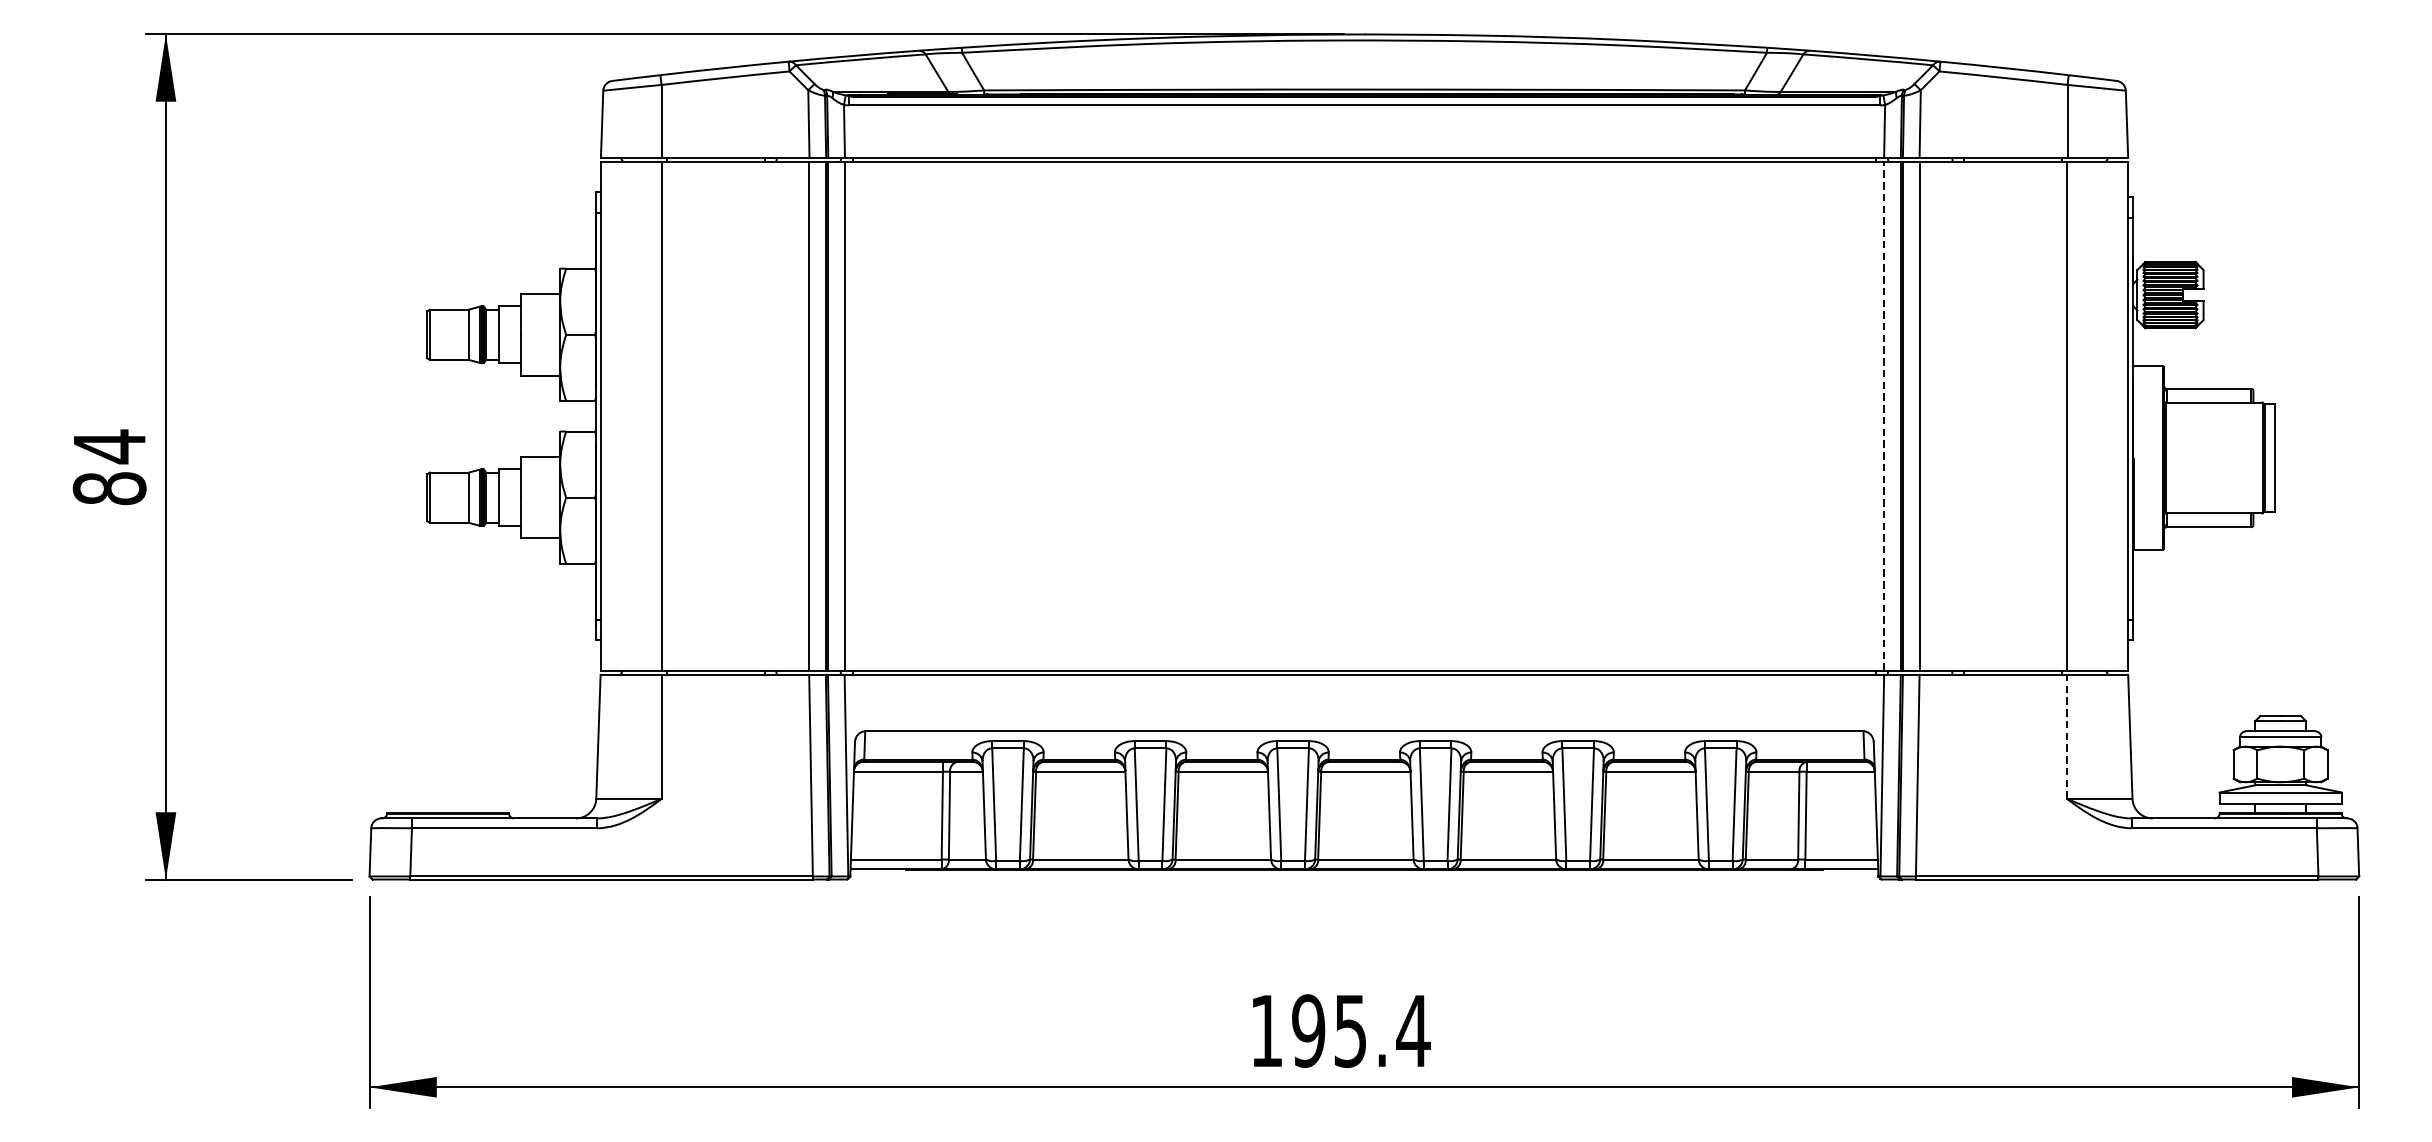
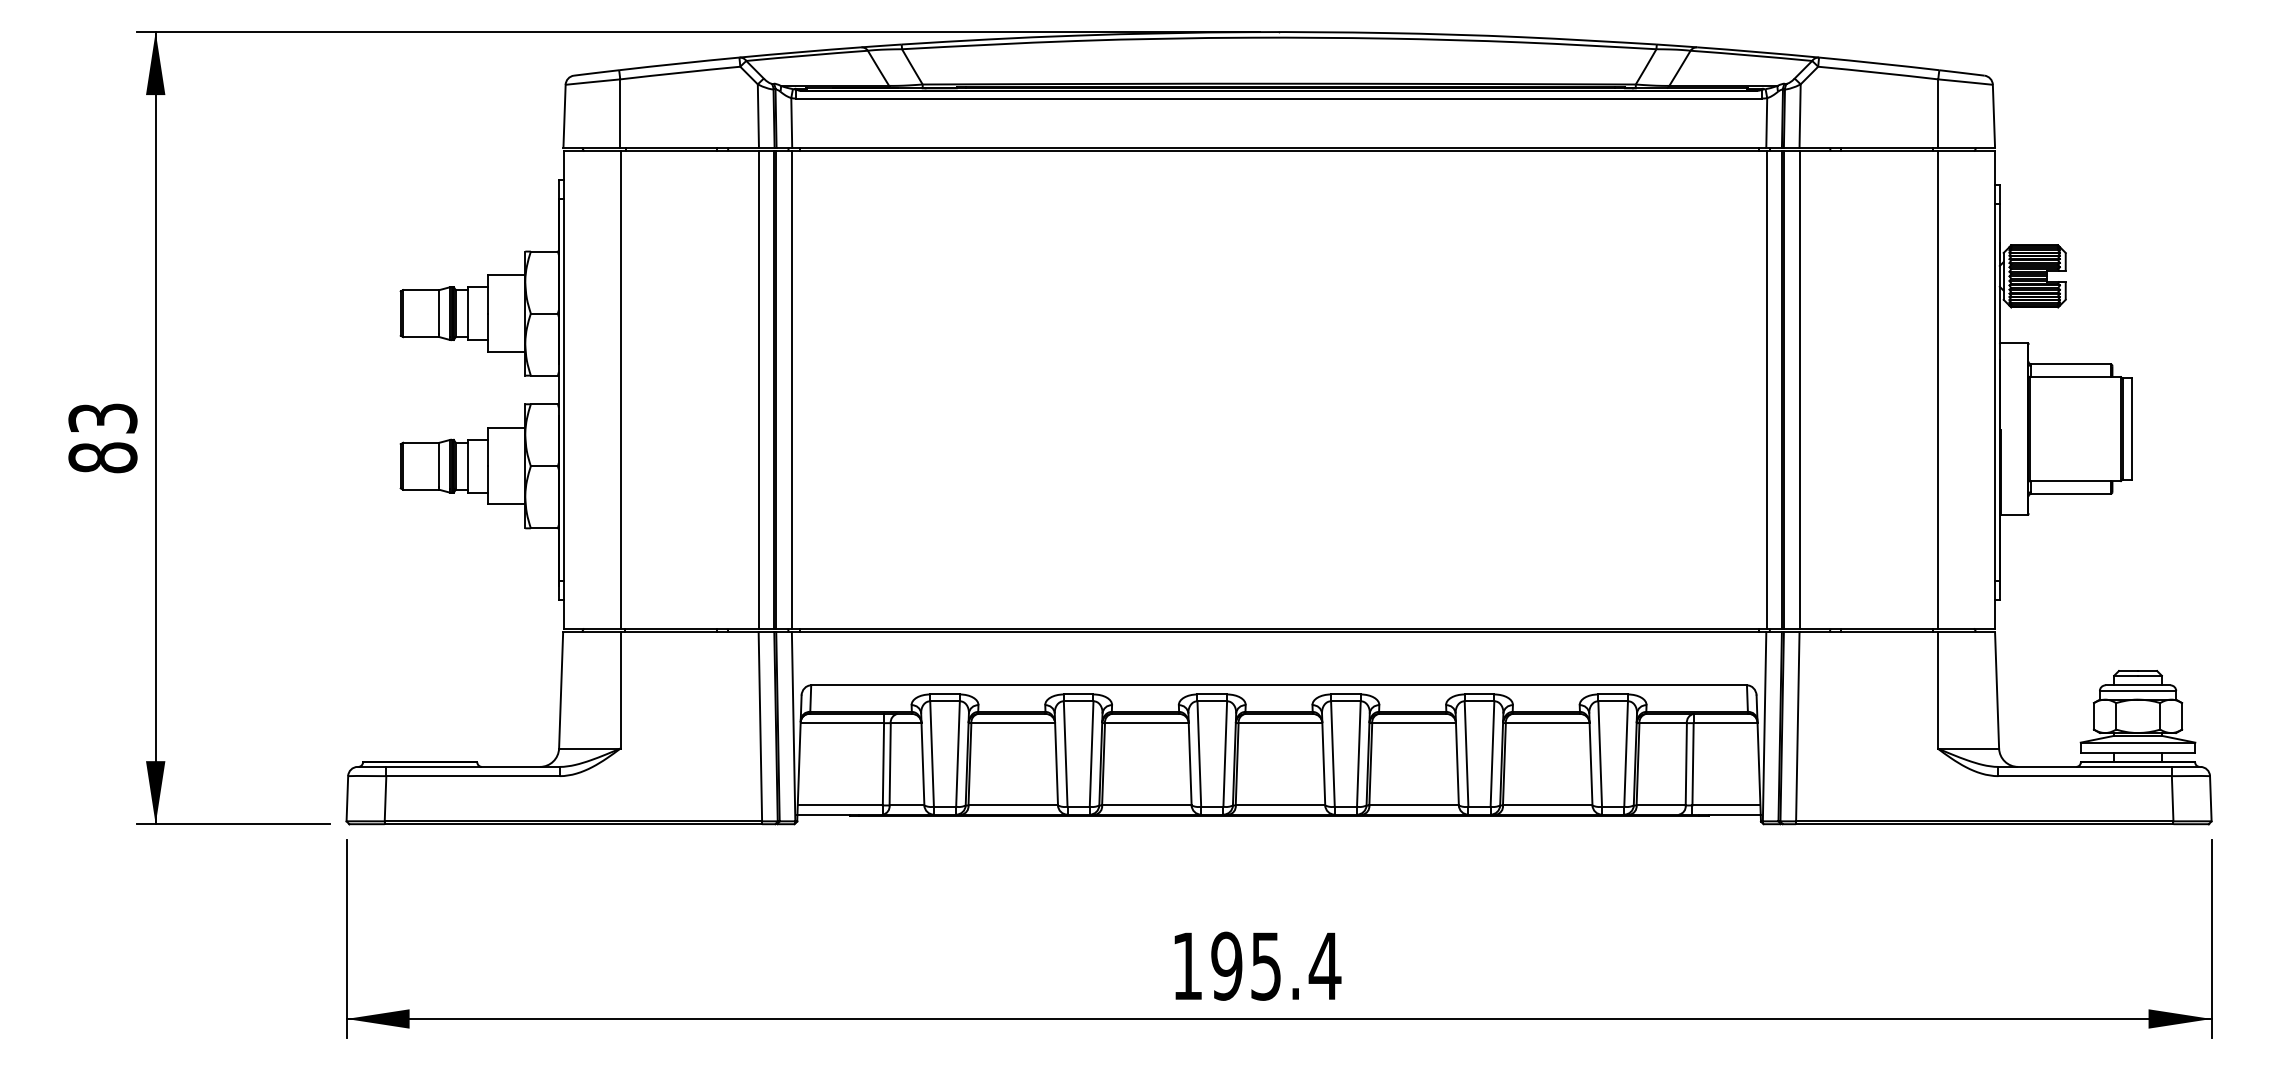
line: (1884, 415) -> (1766, 389), dashed -> solid
text: (109, 446) -> (102, 418), 84 -> 83
line: (2066, 735) -> (1937, 689), dashed -> solid

